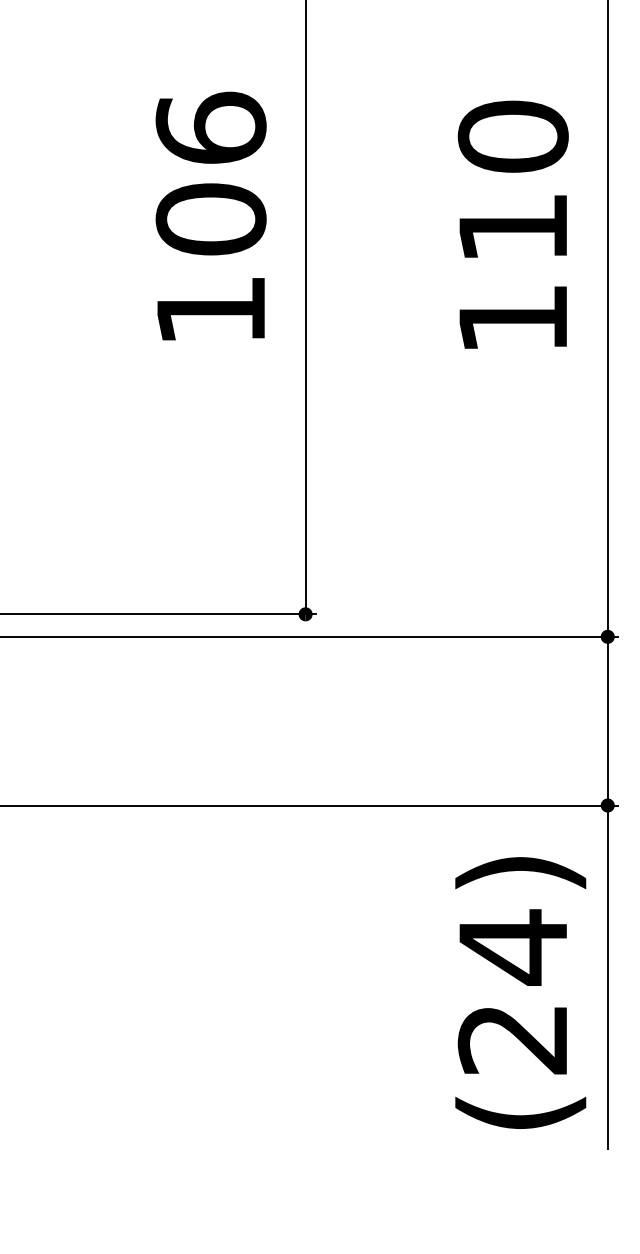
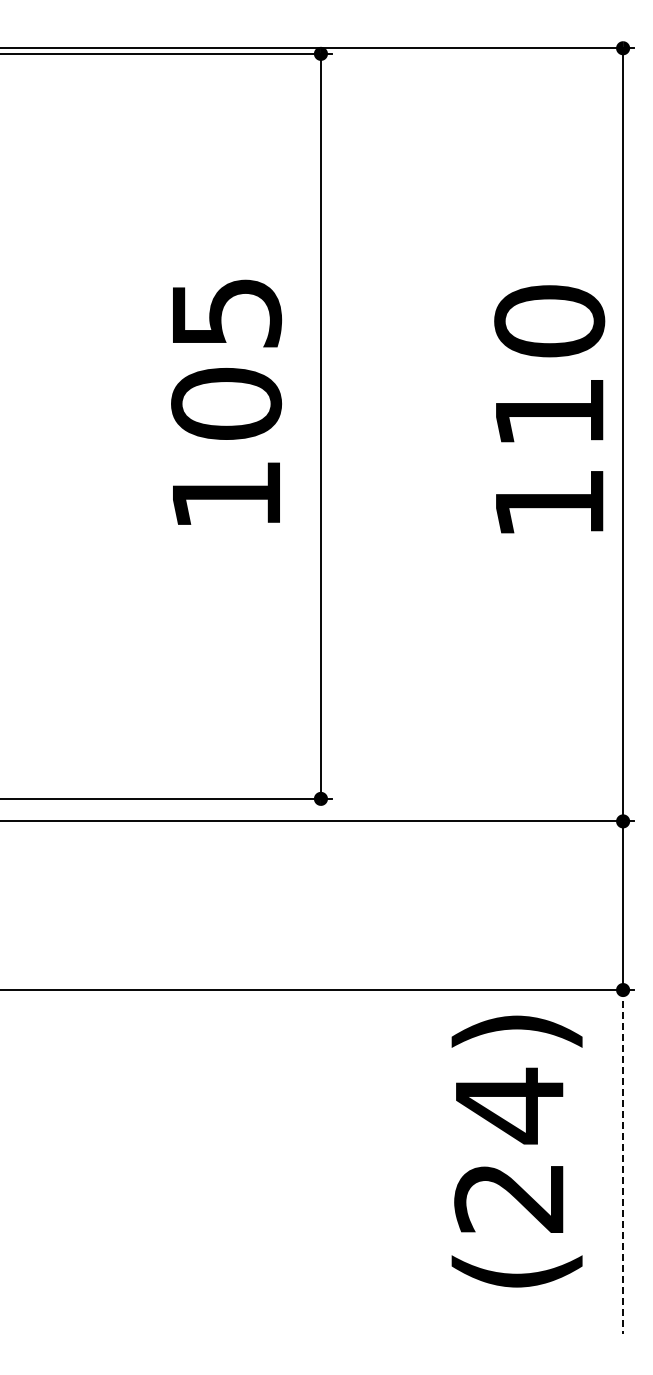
text: (211, 127) -> (226, 312), 106 -> 105
text: (513, 224) -> (549, 409), moved
line: (608, 976) -> (623, 1161), solid -> dashed
text: (520, 992) -> (516, 1151), moved

